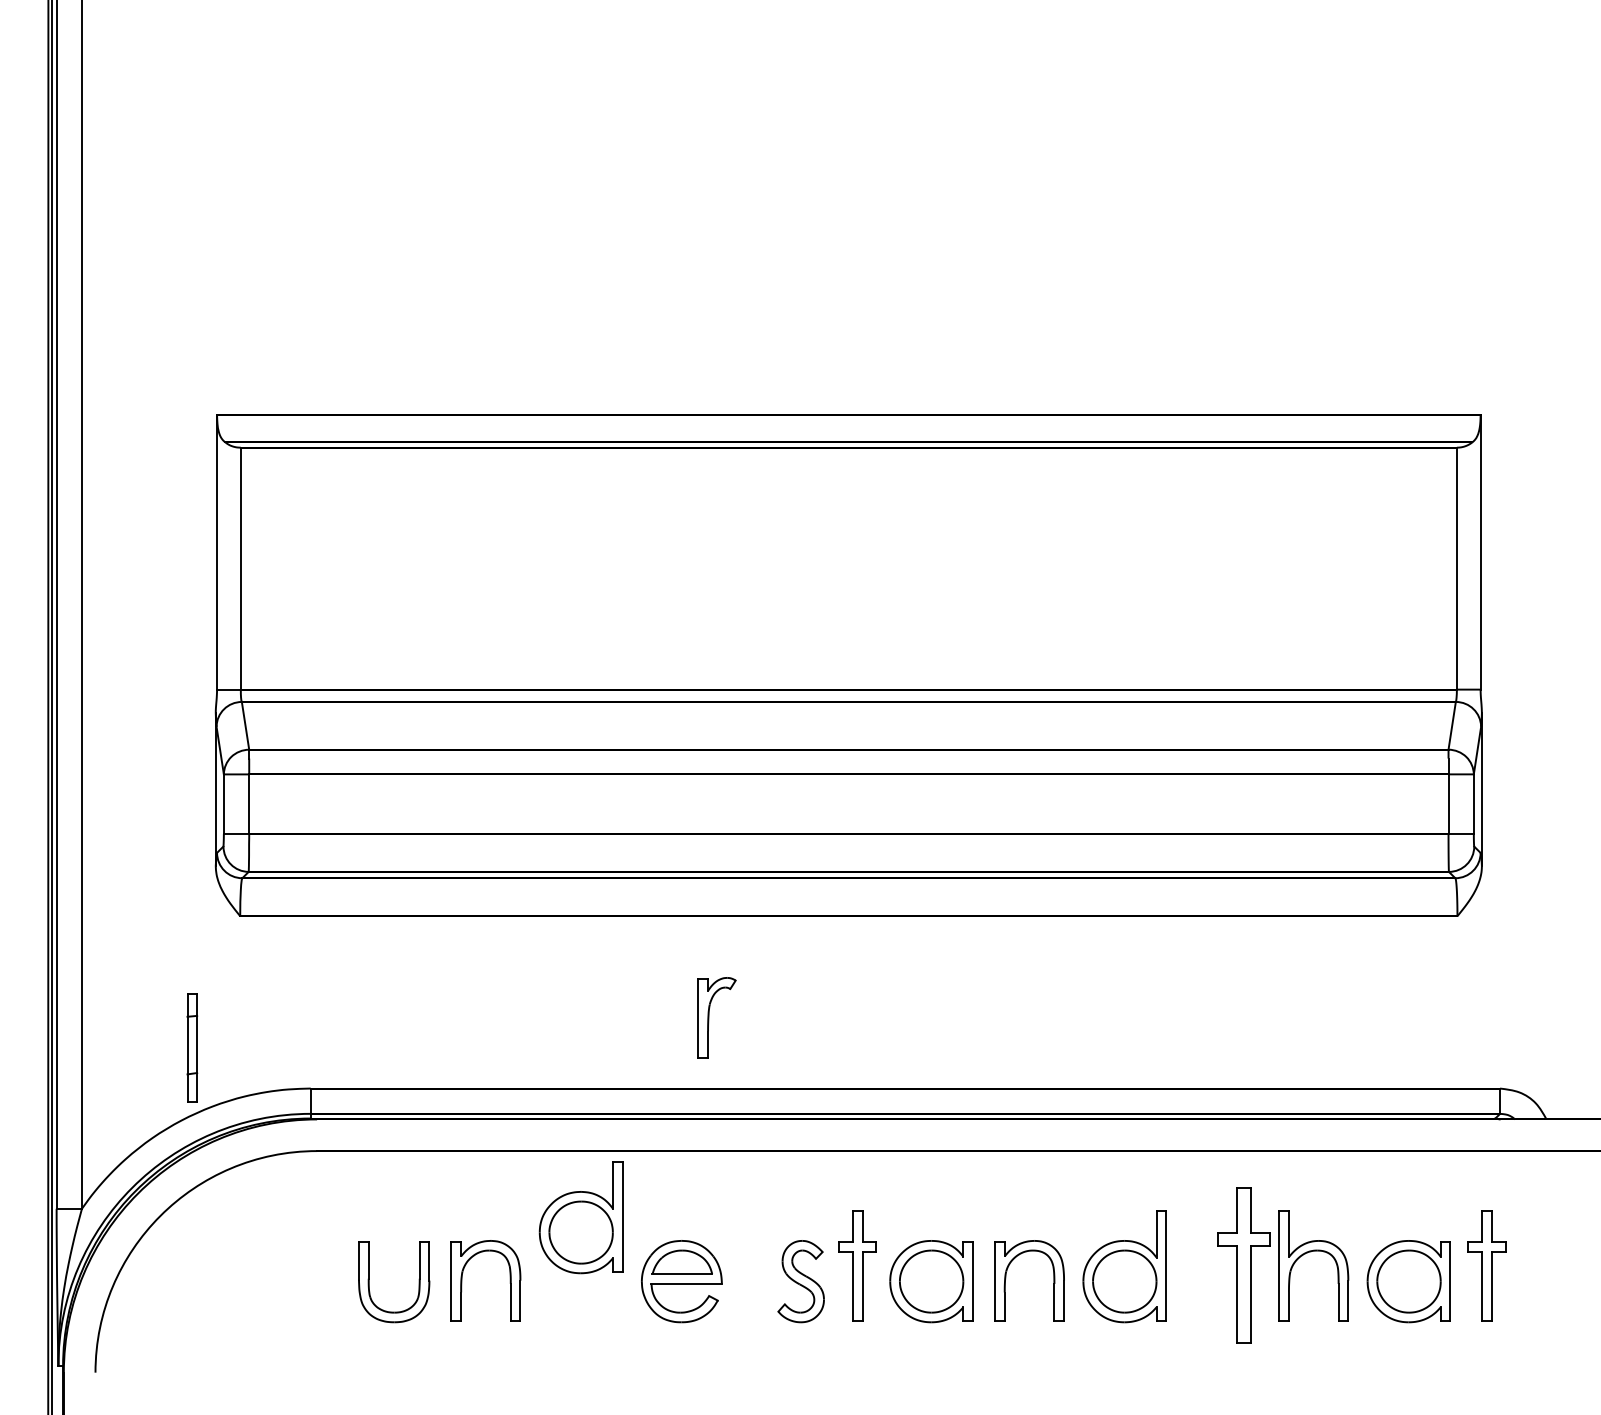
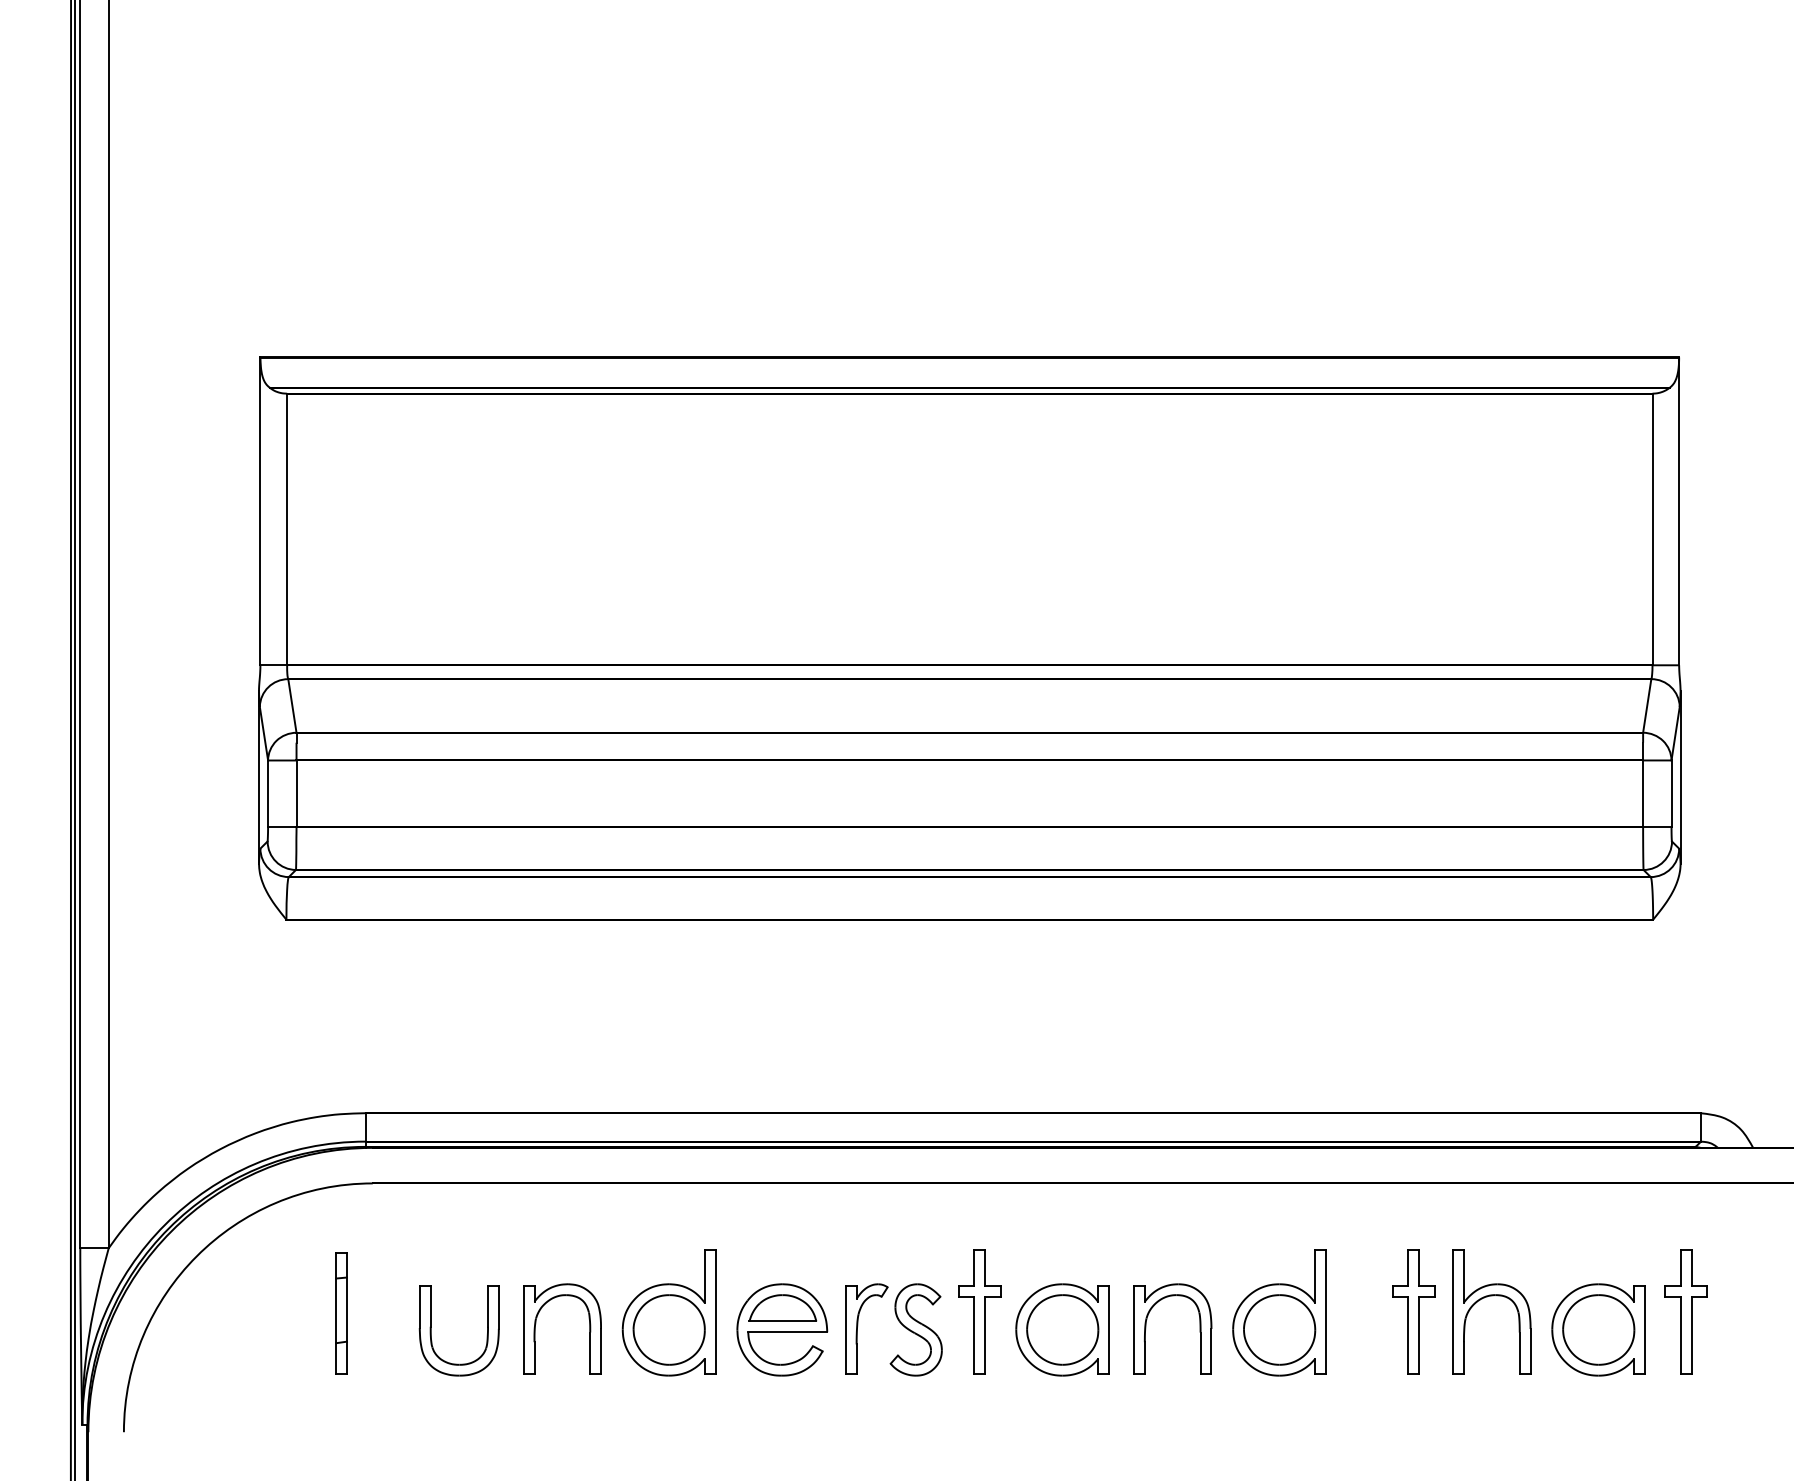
part: (709, 1017) -> (858, 1328), moved
part: (192, 1047) -> (341, 1313), moved
part: (580, 1217) -> (668, 1313), moved
part: (1244, 1265) -> (1414, 1311), size x0.71

